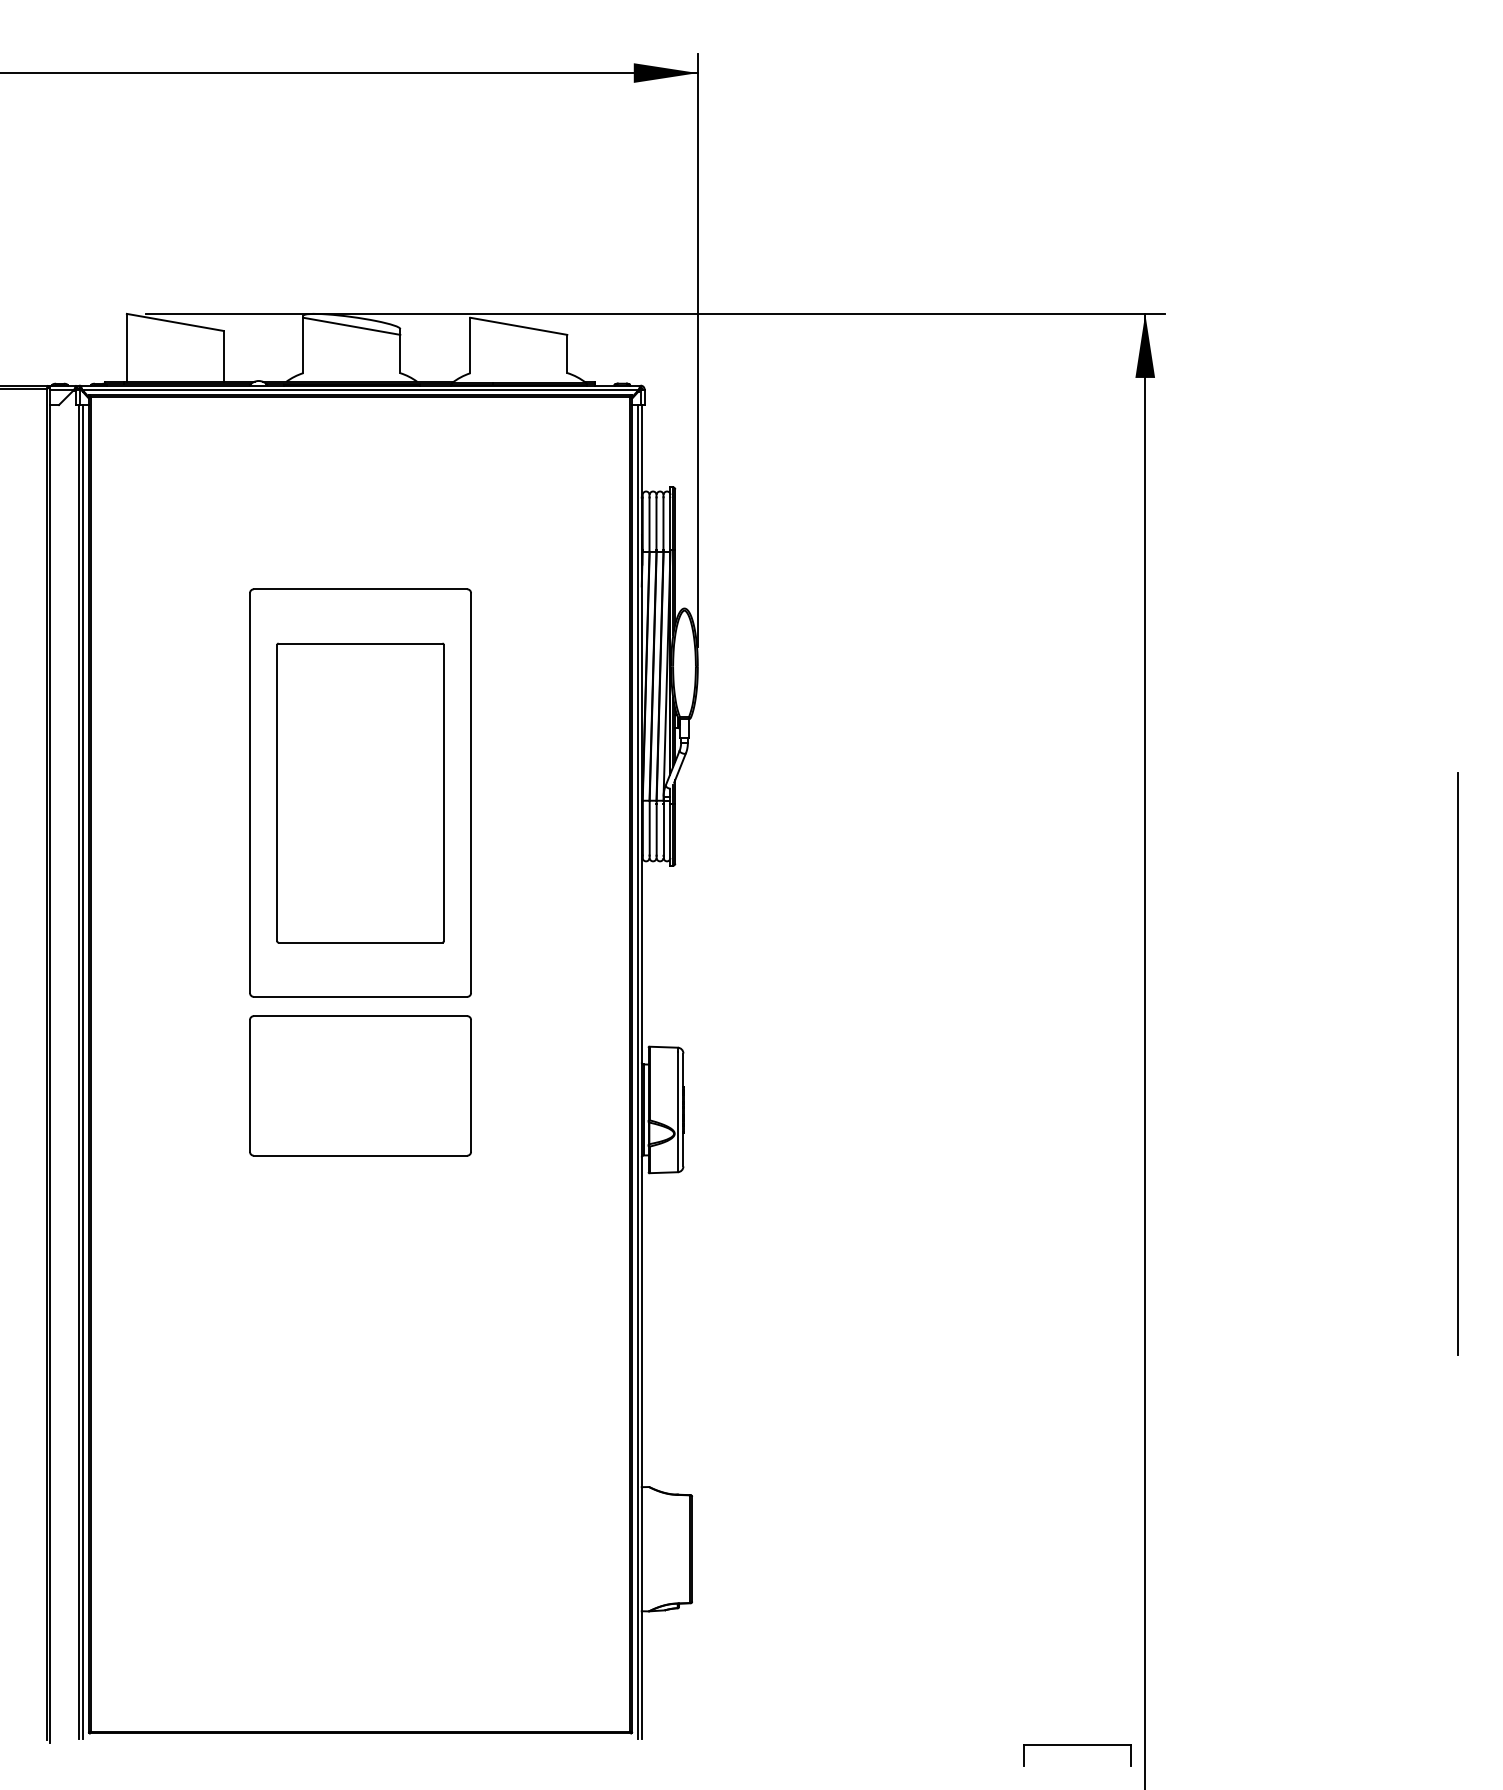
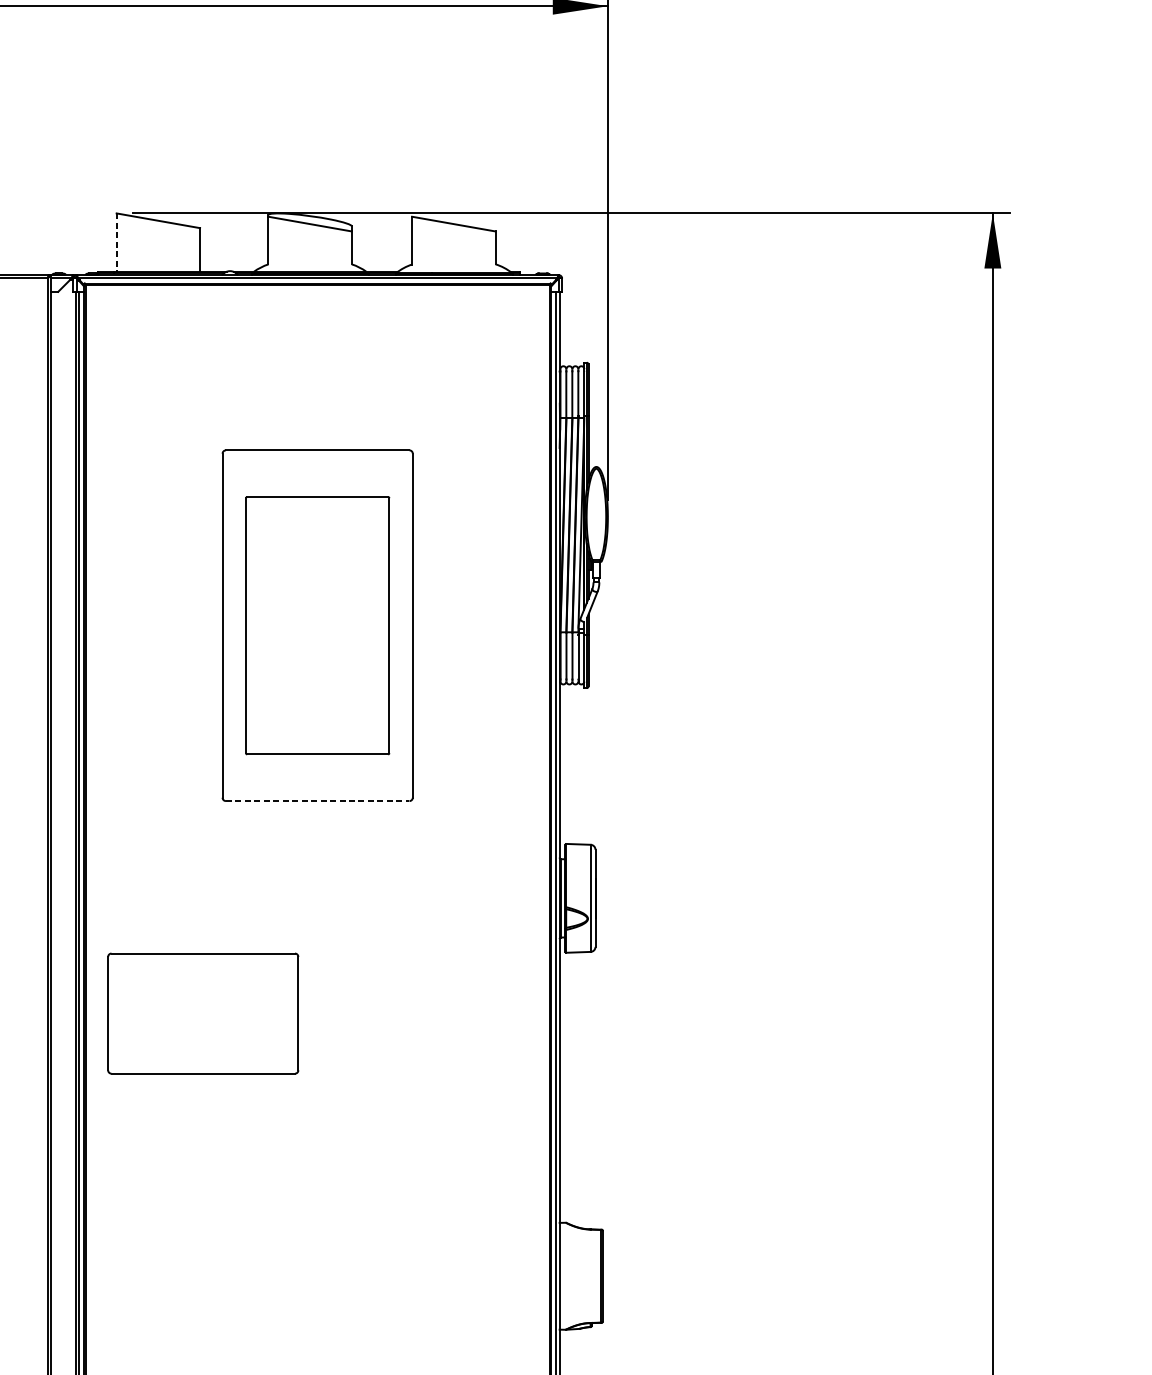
line: (126, 347) -> (116, 242), solid -> dashed
line: (360, 996) -> (317, 800), solid -> dashed
part: (360, 1085) -> (203, 1013), moved

